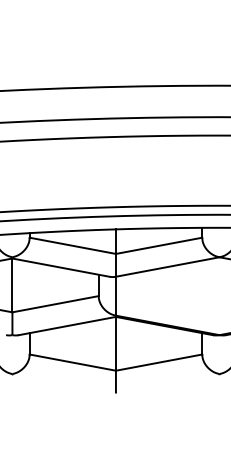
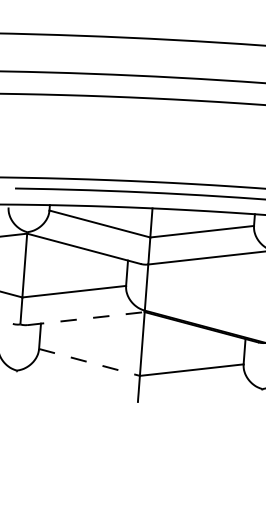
line: (67, 325) -> (86, 317), solid -> dashed
line: (72, 362) -> (89, 362), solid -> dashed

